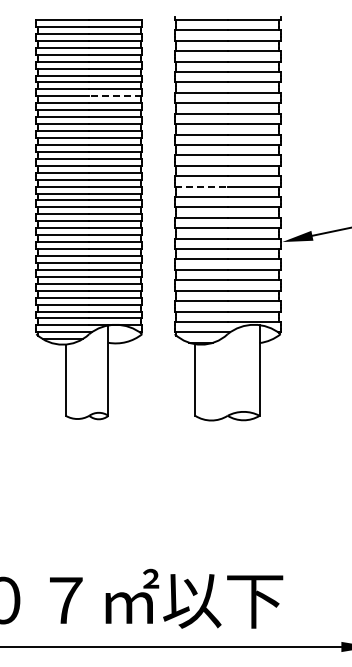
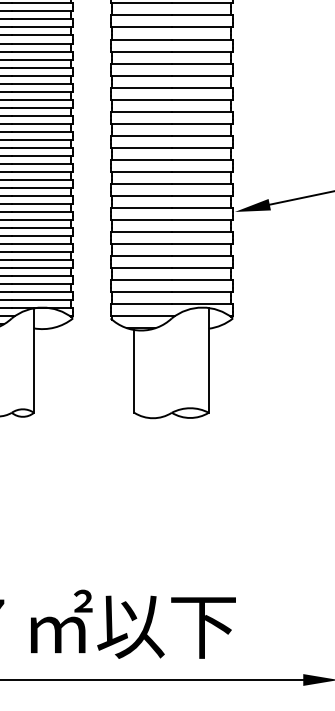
line: (115, 96) -> (42, 43), dashed -> solid
line: (201, 186) -> (141, 147), dashed -> solid

